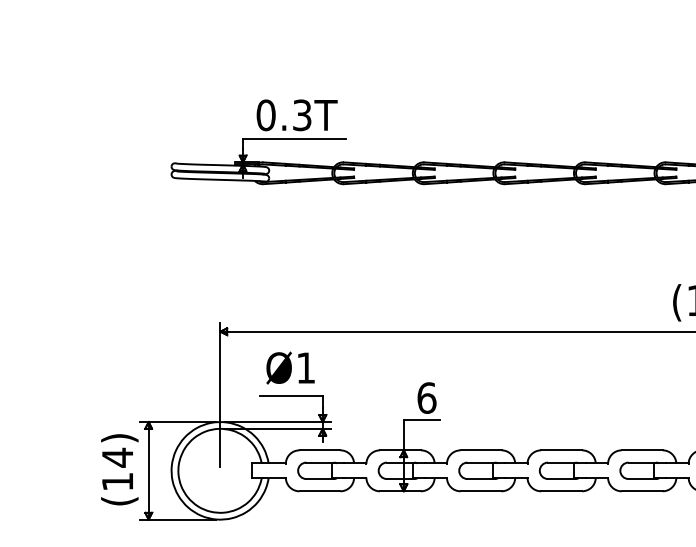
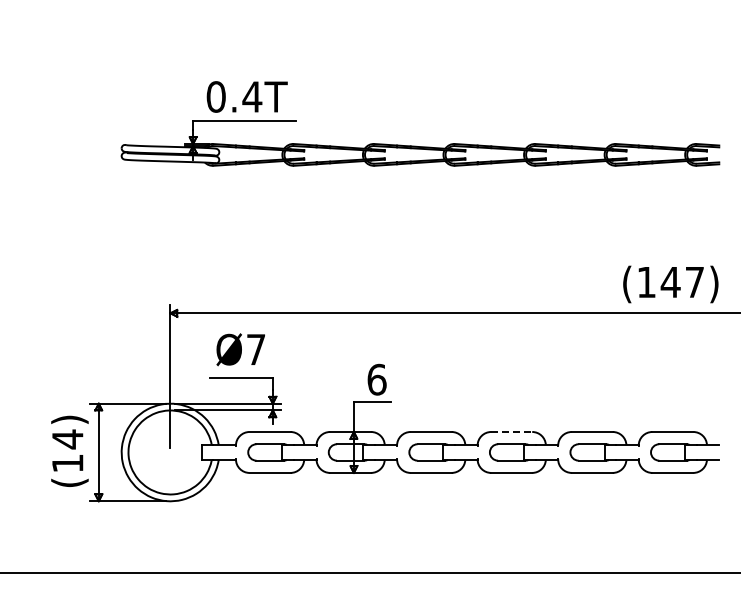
text: (302, 114) -> (252, 96), 0.3T -> 0.4T
text: (306, 367) -> (256, 349), Ø1 -> Ø7
line: (562, 449) -> (512, 431), solid -> dashed

